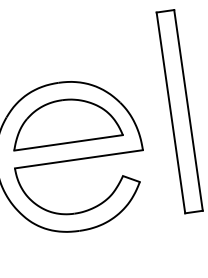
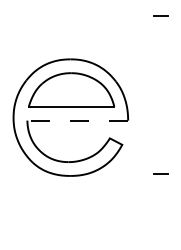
line: (188, 109) -> (167, 94), removed
line: (170, 112) -> (153, 94), removed
line: (78, 159) -> (77, 120), solid -> dashed

